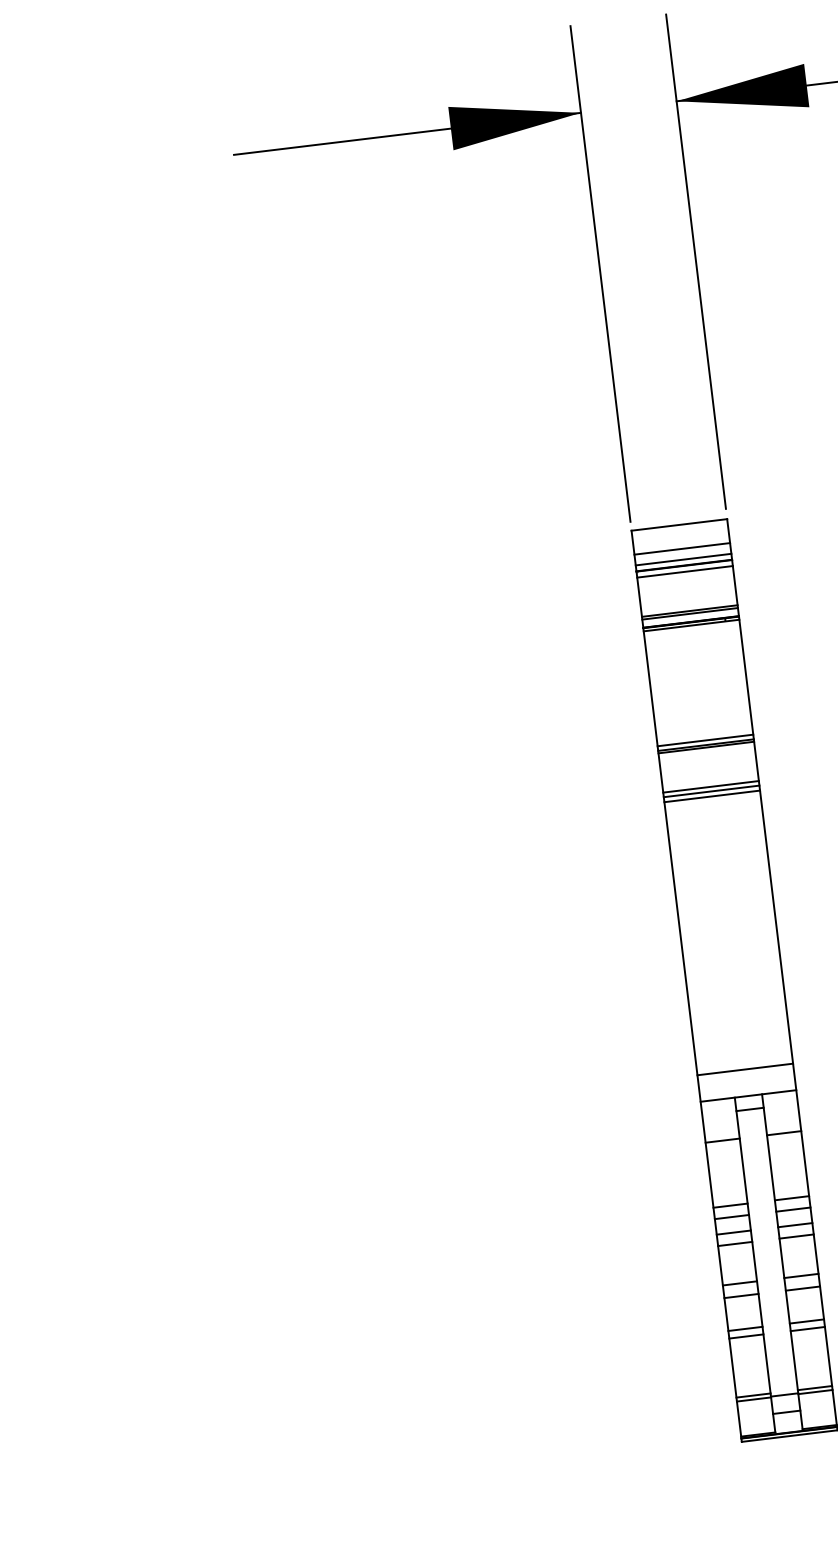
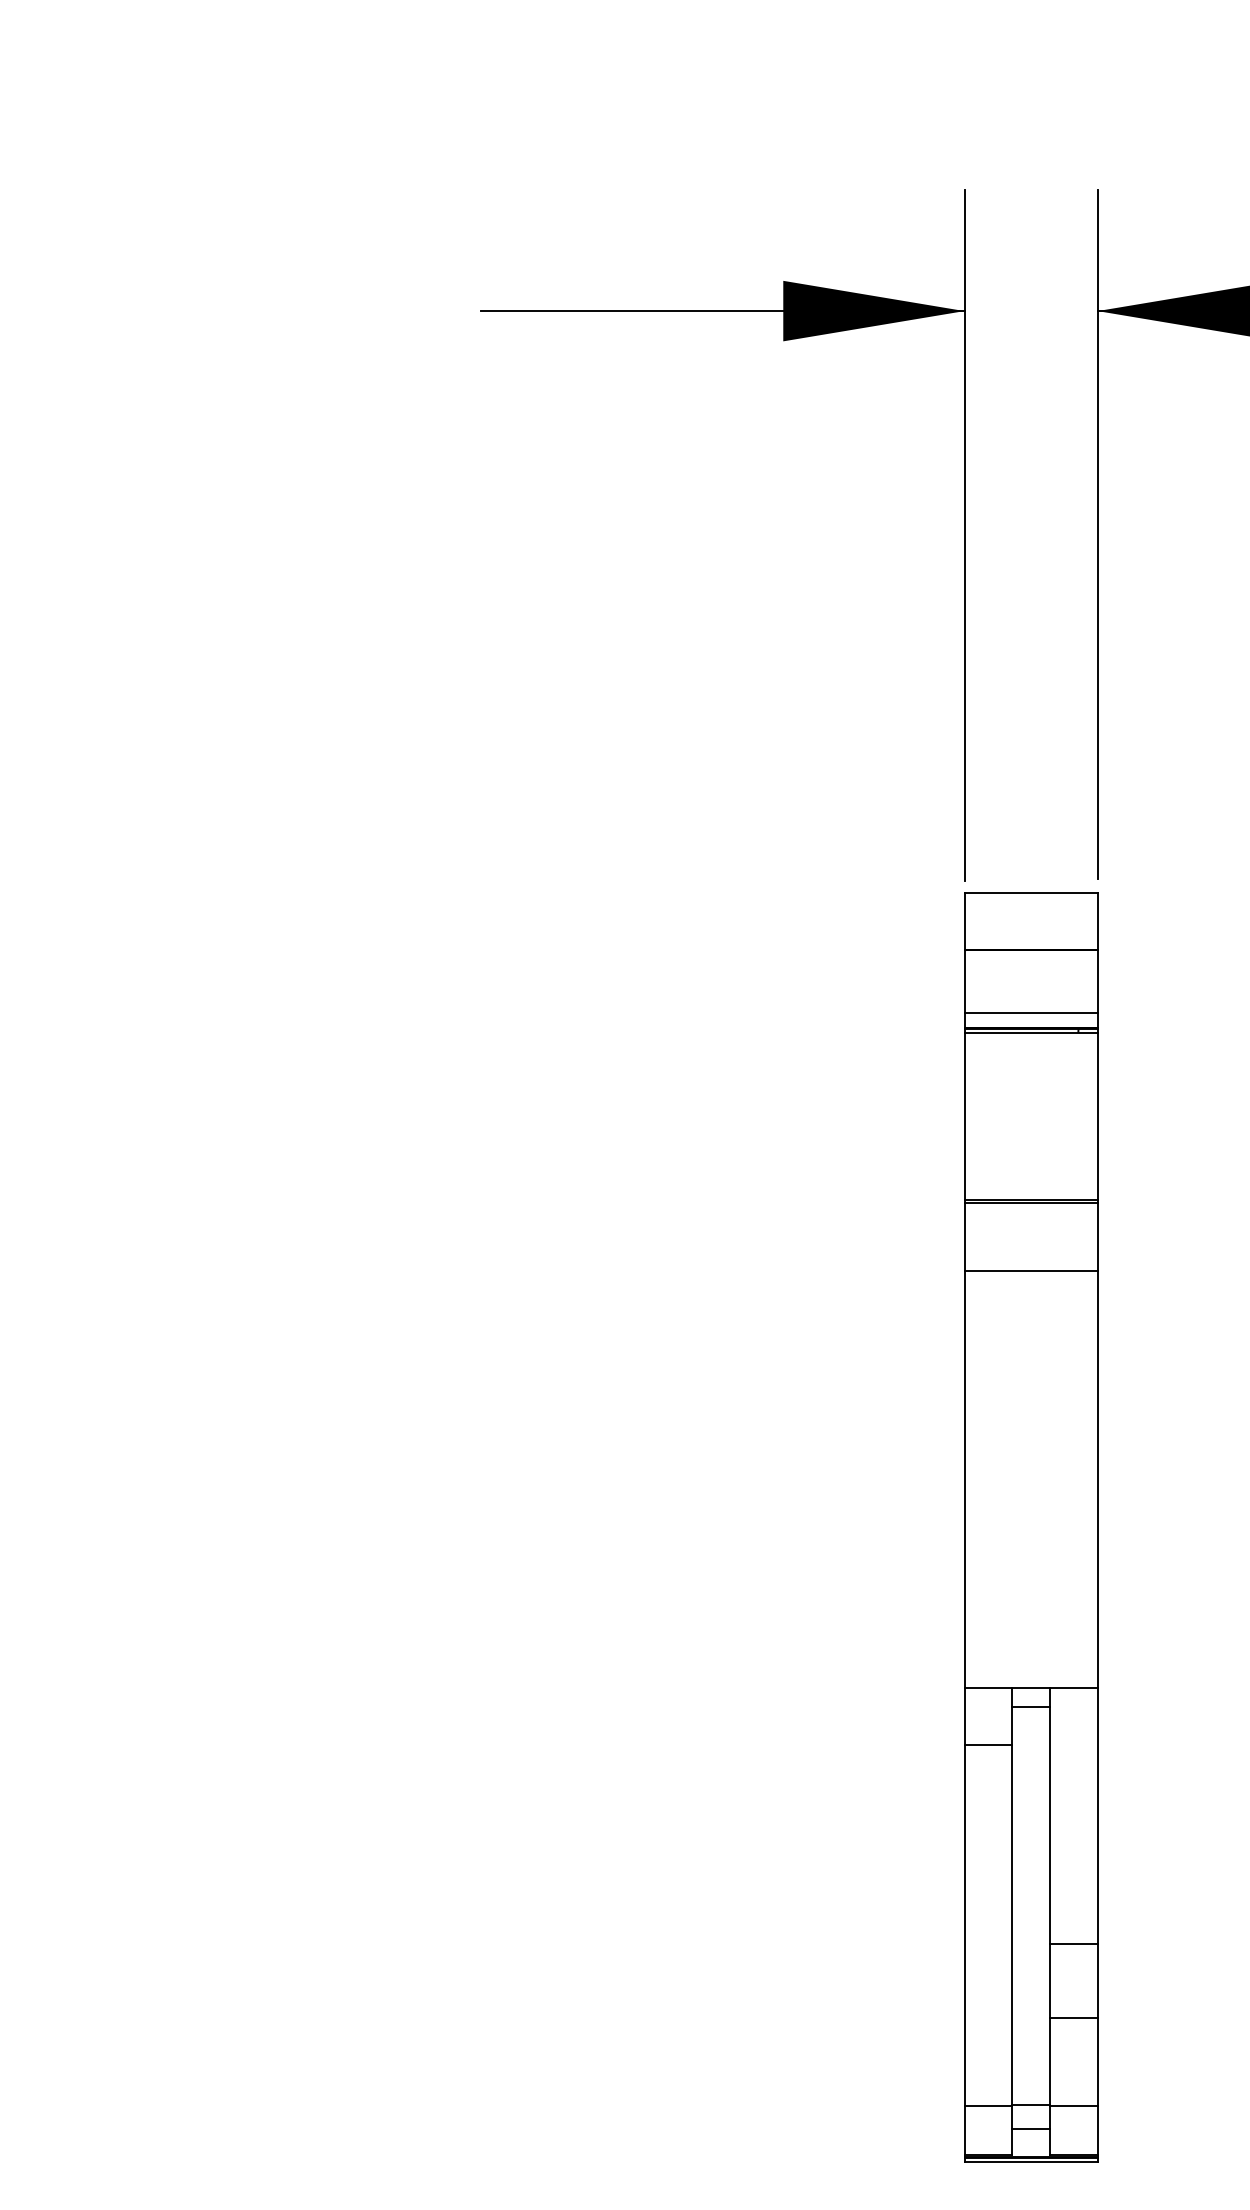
line: (681, 548) -> (1030, 926), removed
line: (683, 559) -> (1030, 941), removed
line: (684, 571) -> (1030, 958), removed
line: (689, 613) -> (1030, 1016), removed
line: (705, 740) -> (1030, 1193), removed
line: (710, 786) -> (1030, 1257), removed
line: (711, 791) -> (1030, 1264), removed
line: (744, 1069) -> (1030, 1651), removed
line: (783, 1133) -> (1073, 1745), removed
line: (791, 1198) -> (1073, 1836), removed
line: (730, 1205) -> (988, 1836), removed
line: (793, 1209) -> (1073, 1851), removed
line: (732, 1216) -> (988, 1851), removed
line: (795, 1225) -> (1073, 1873), removed
line: (733, 1232) -> (988, 1873), removed
line: (796, 1236) -> (1073, 1889), removed
line: (735, 1244) -> (988, 1889), removed
line: (740, 1283) -> (988, 1944), removed
line: (802, 1288) -> (1073, 1961), removed
line: (741, 1295) -> (988, 1961), removed
line: (806, 1321) -> (1073, 2007), removed
line: (745, 1328) -> (988, 2007), removed
line: (746, 1336) -> (988, 2018), removed
line: (814, 1388) -> (1073, 2100), removed
line: (753, 1395) -> (988, 2100), removed

